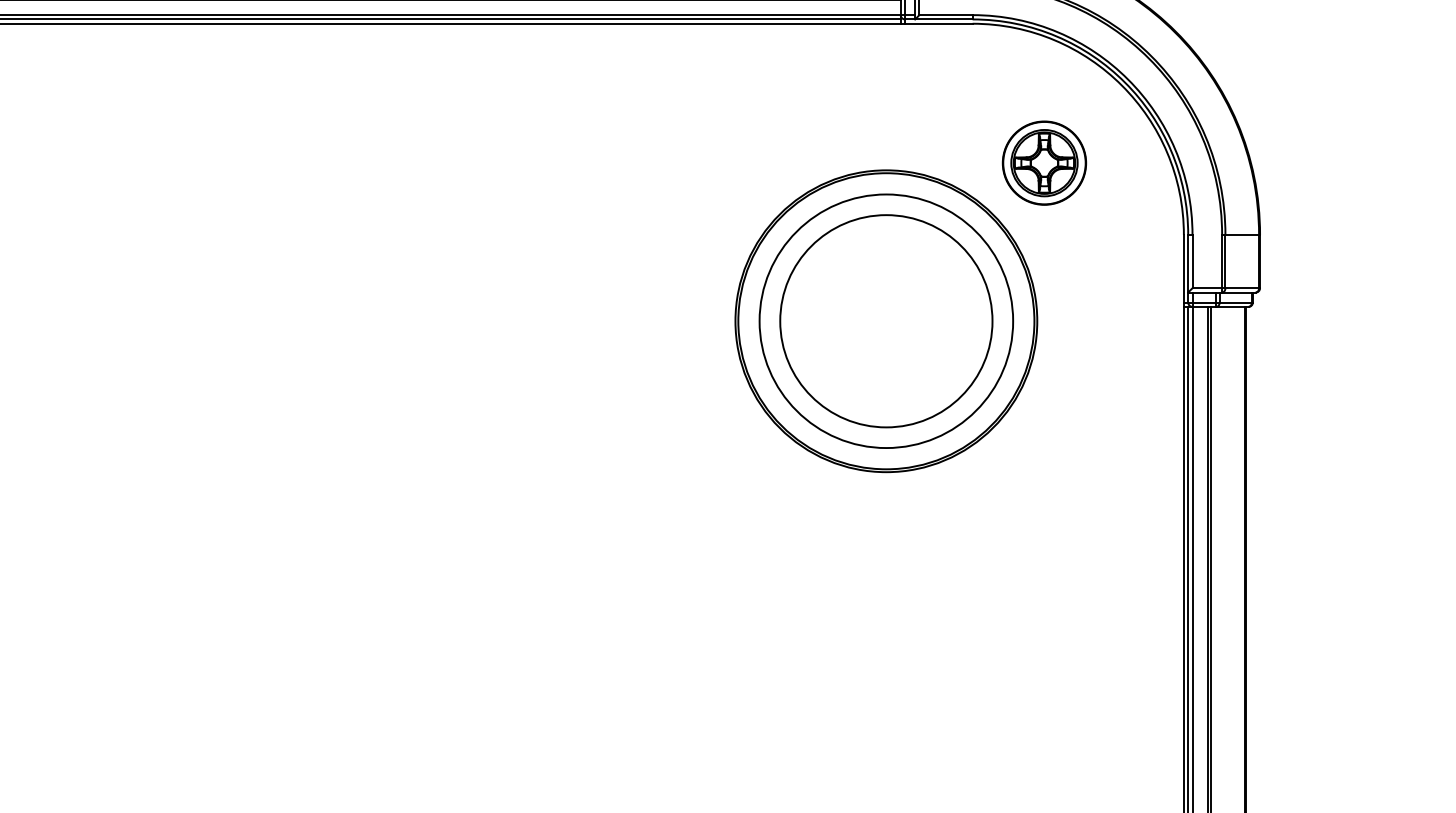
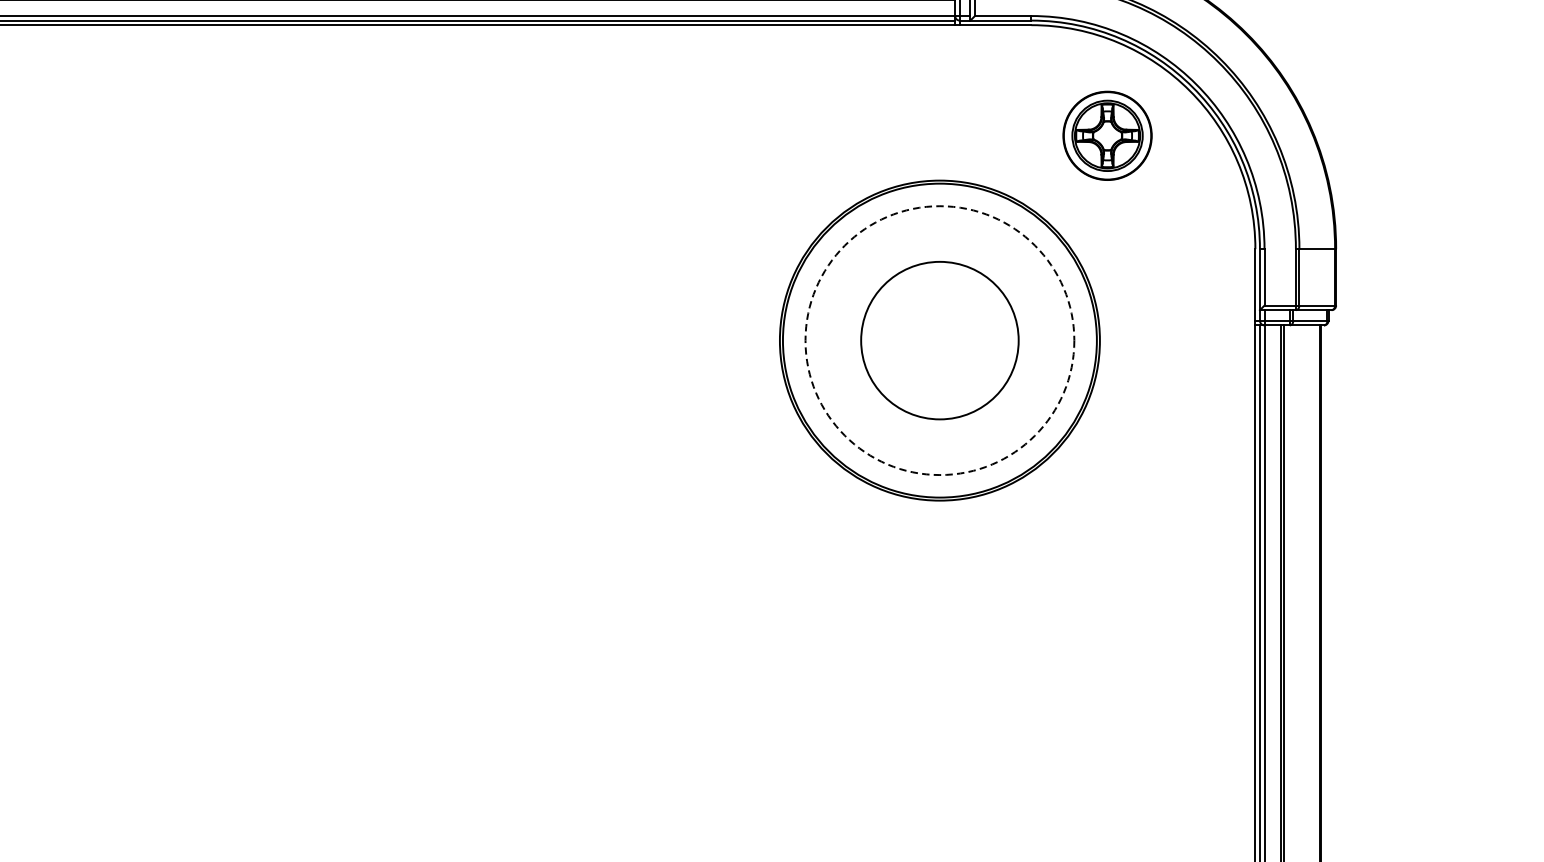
part: (1044, 162) -> (1107, 135), moved
circle: (886, 321) -> (940, 340), size x0.7
circle: (886, 321) -> (940, 340), solid -> dashed

